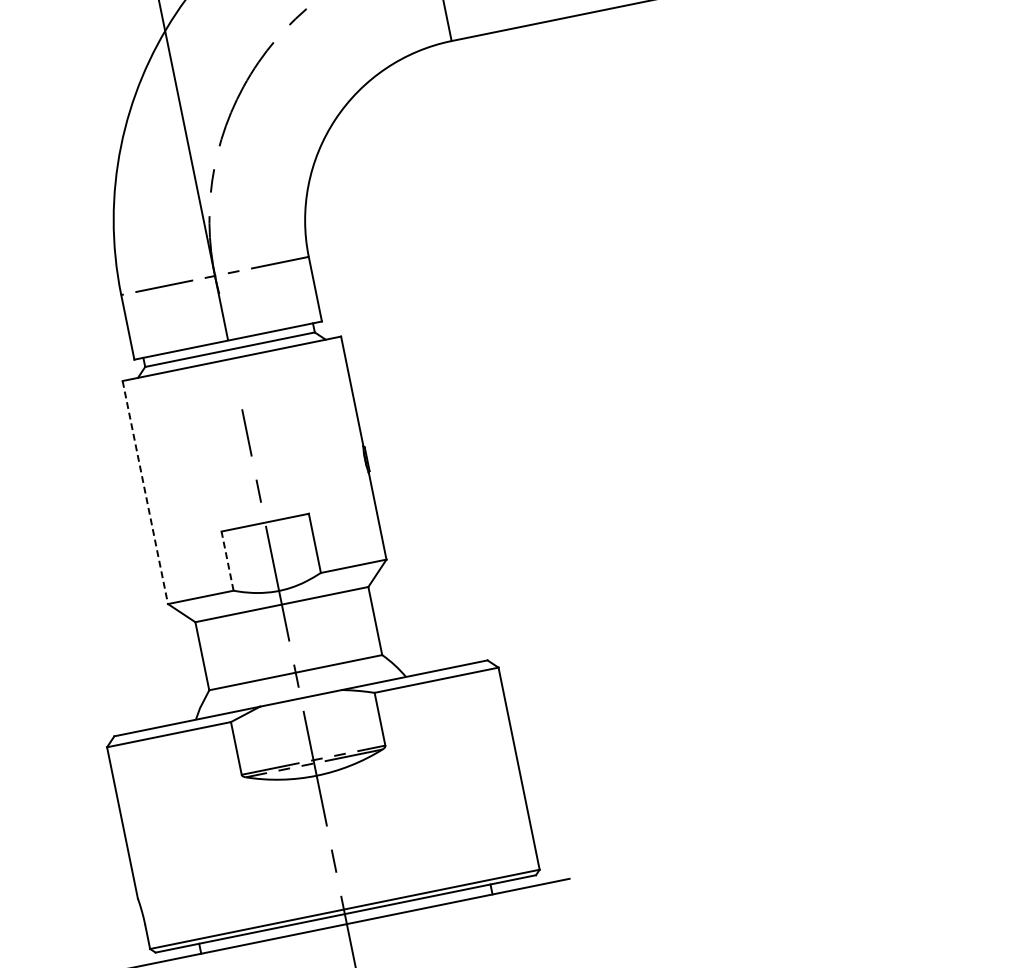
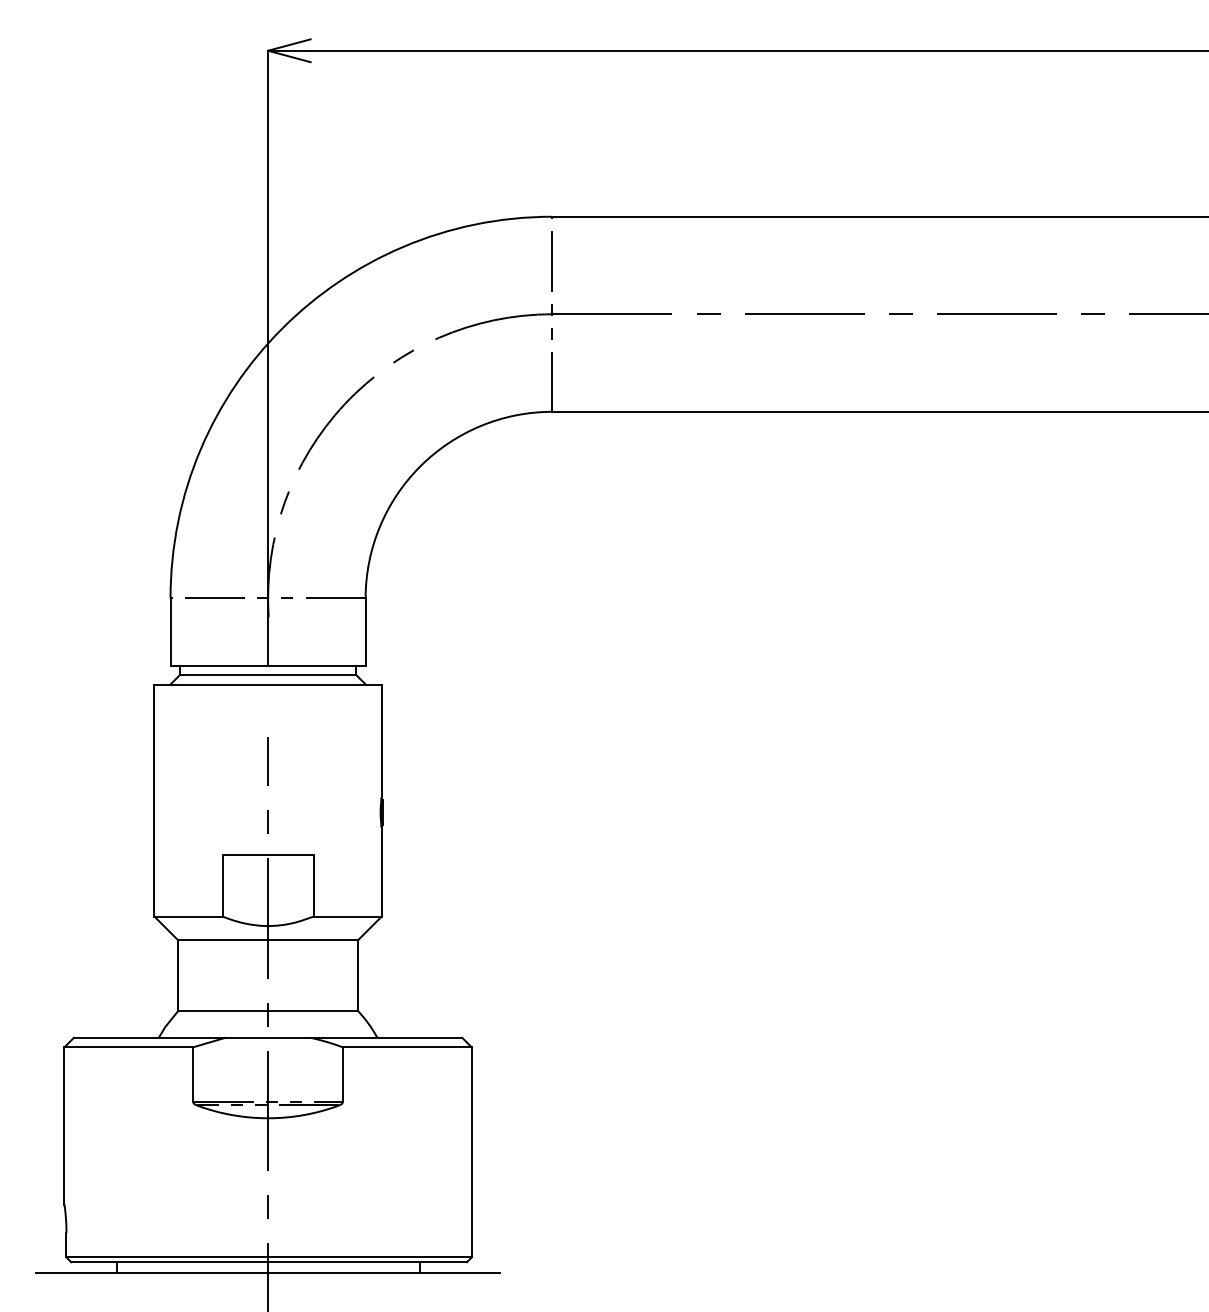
line: (145, 493) -> (154, 801), dashed -> solid
line: (227, 560) -> (222, 885), dashed -> solid

